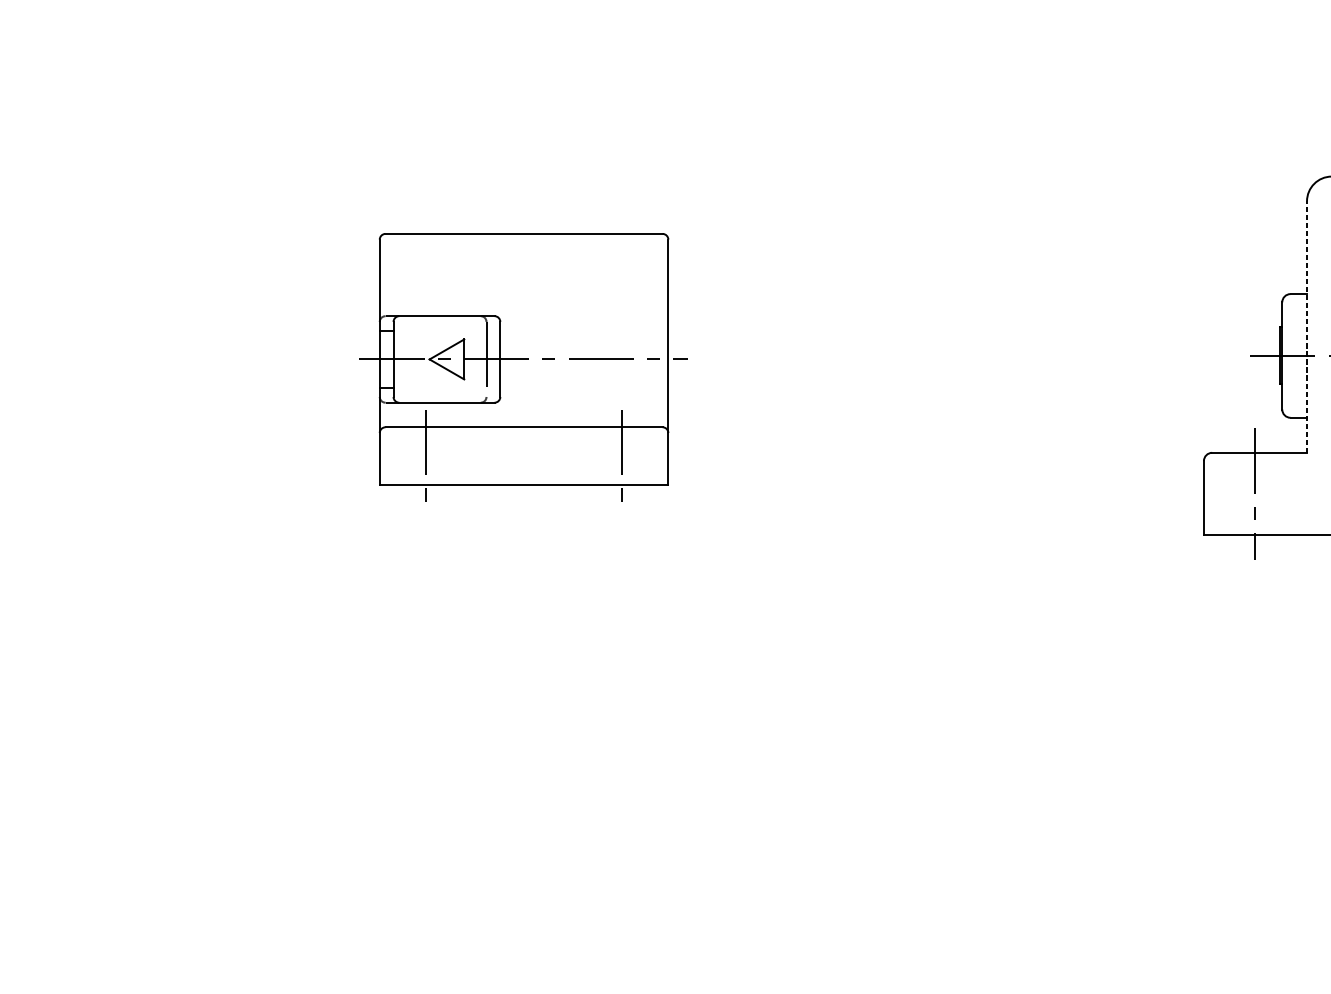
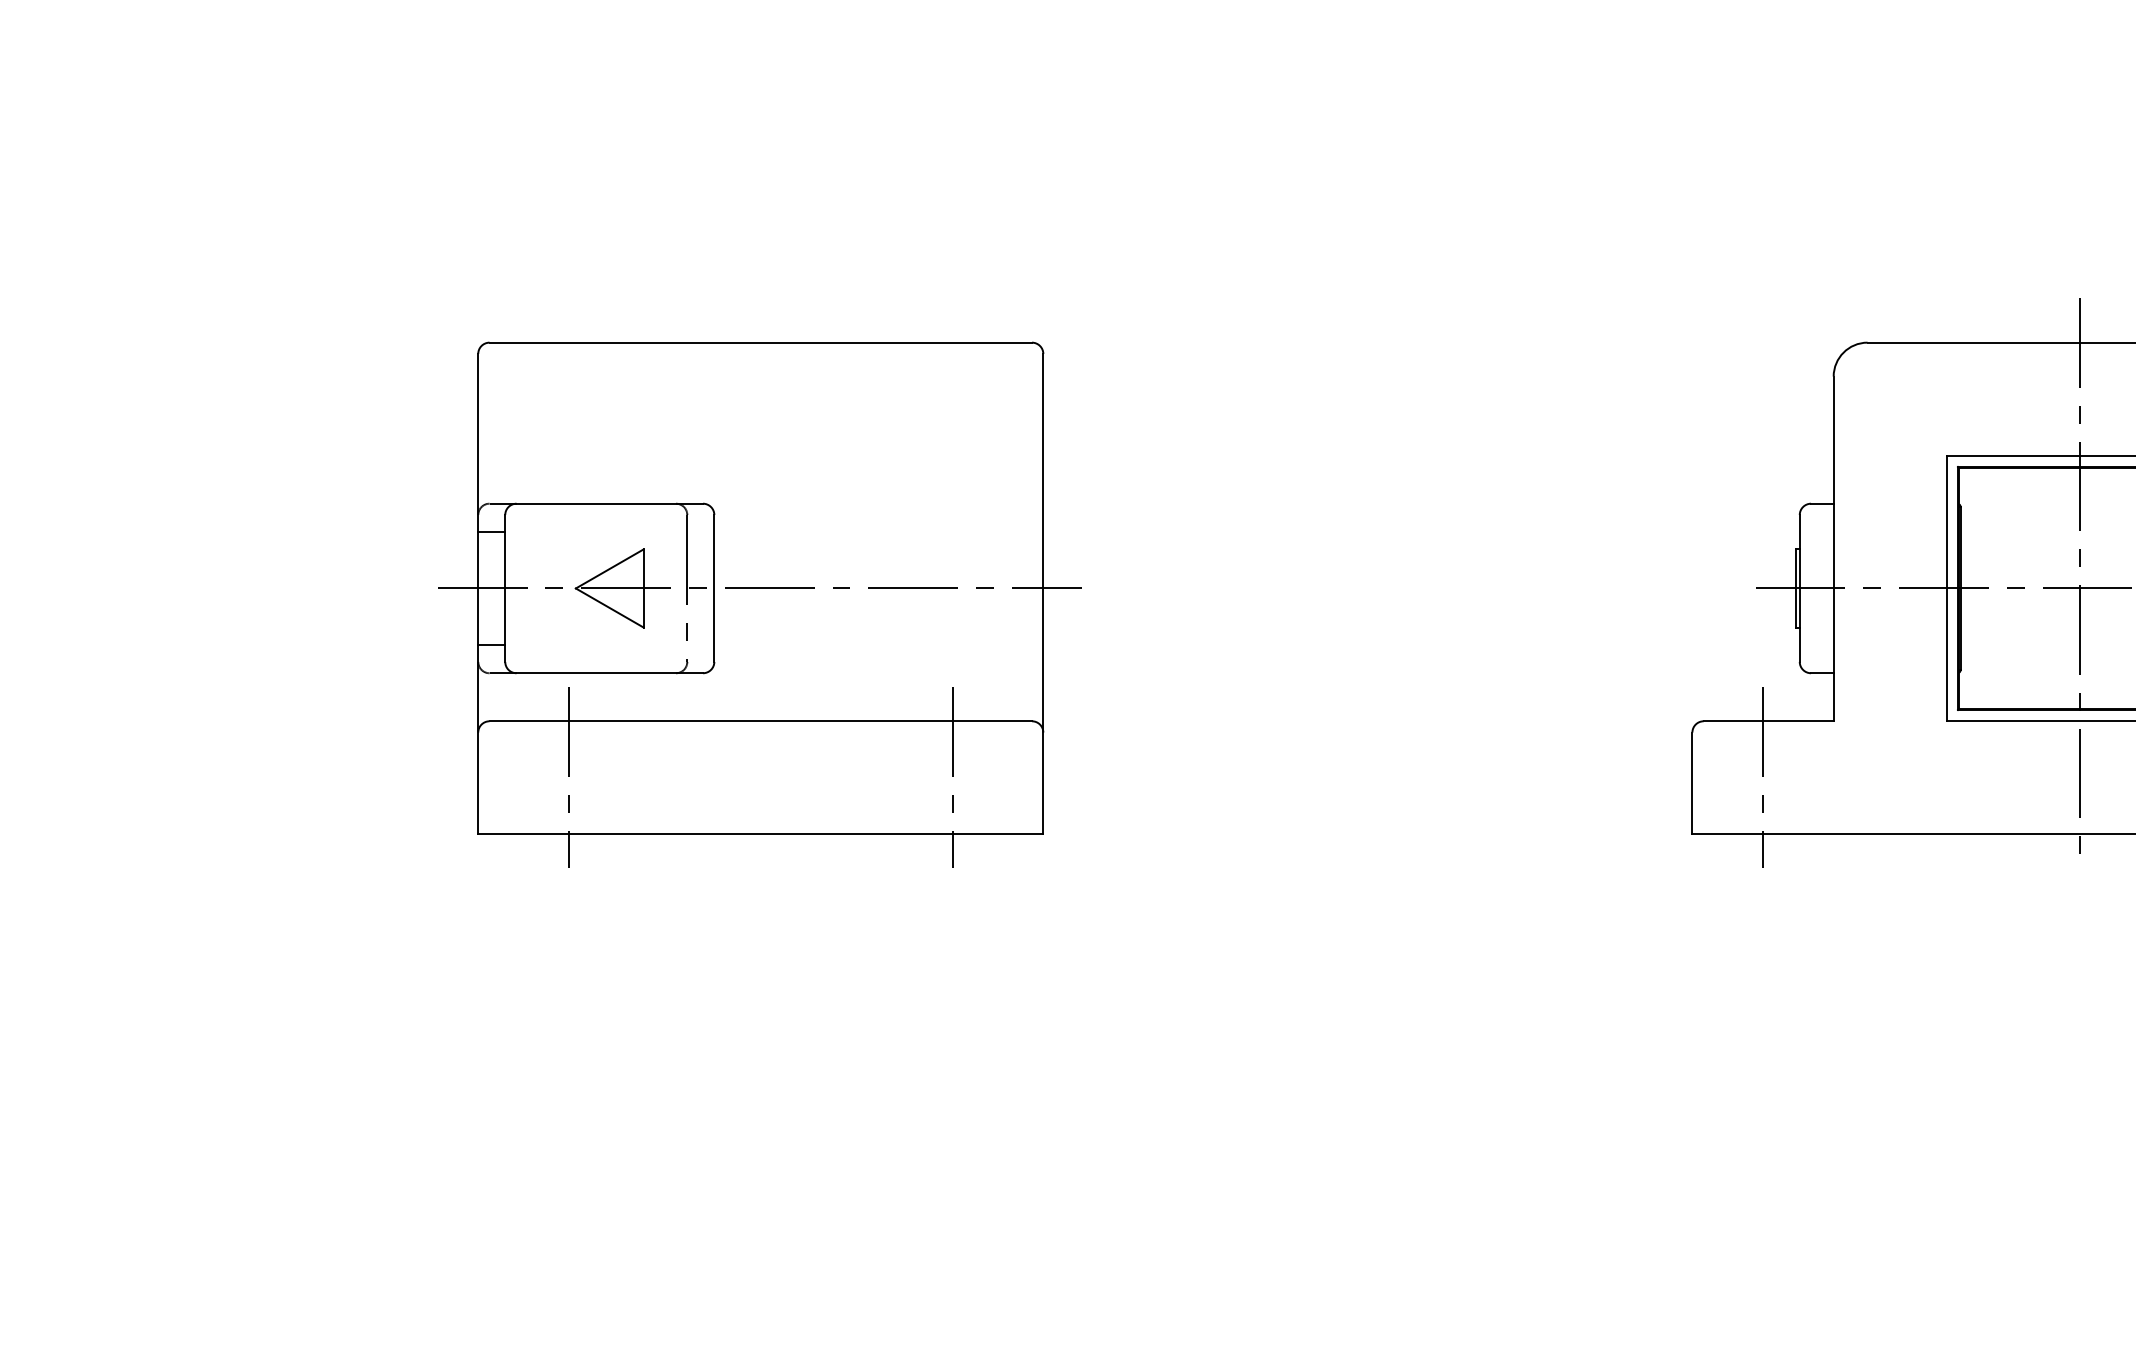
line: (1306, 326) -> (1833, 548), dashed -> solid
part: (523, 367) -> (759, 604), size x1.43

